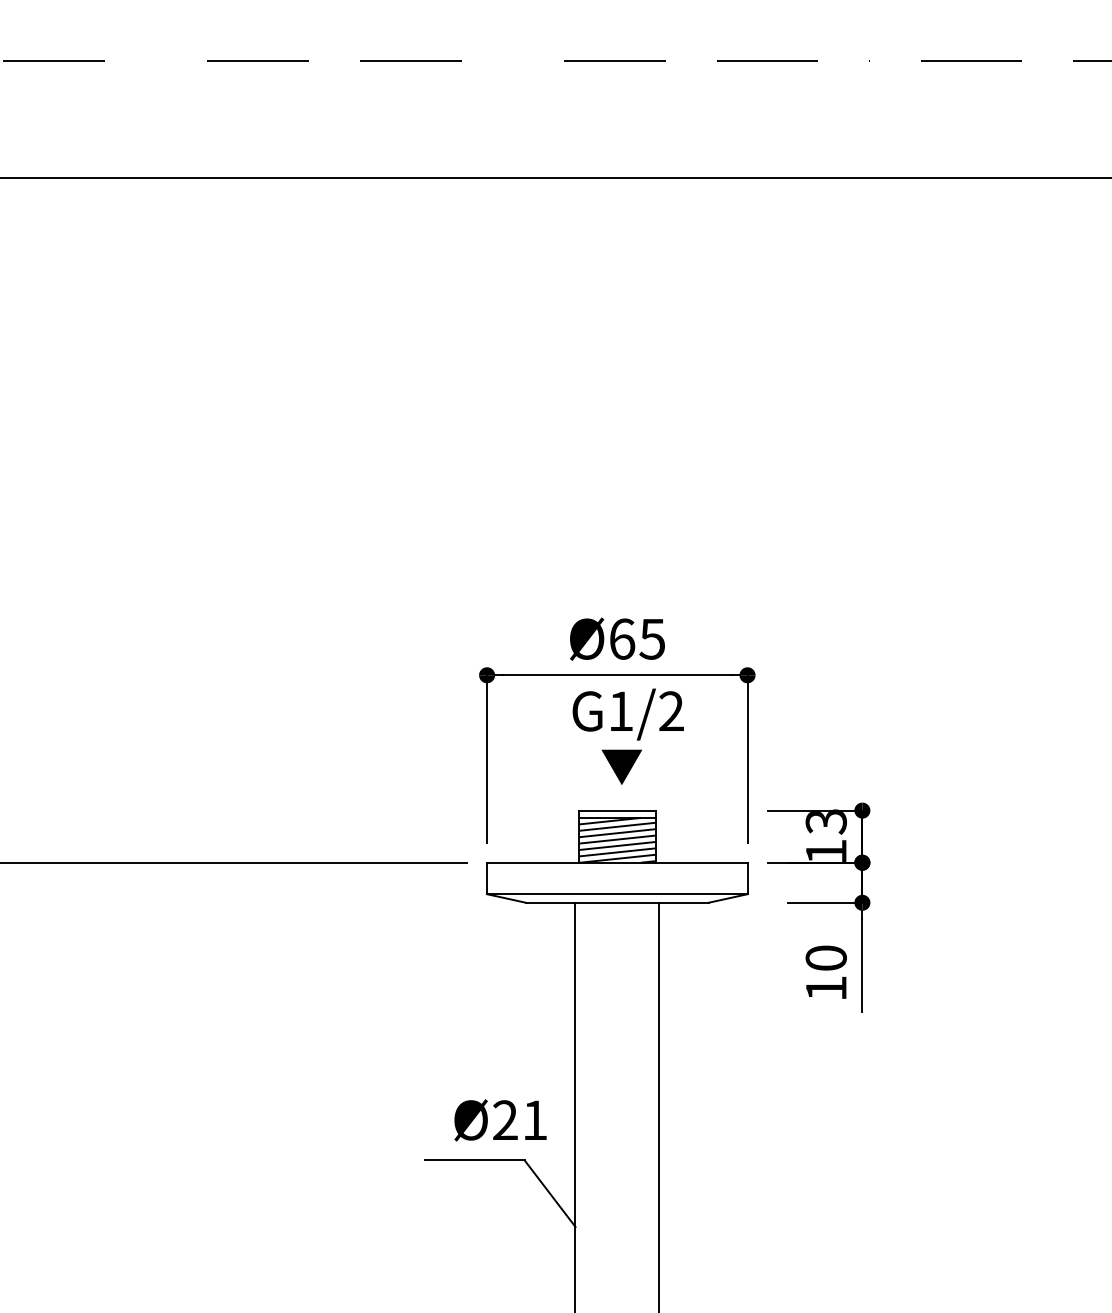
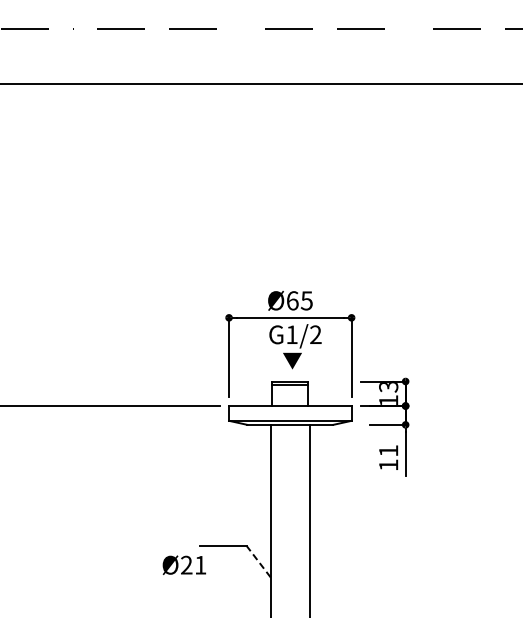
hatch: (617, 840) -> (290, 395), removed
text: (825, 957) -> (388, 450), 10 -> 11
text: (500, 1118) -> (184, 564), moved
line: (549, 1193) -> (258, 561), solid -> dashed

